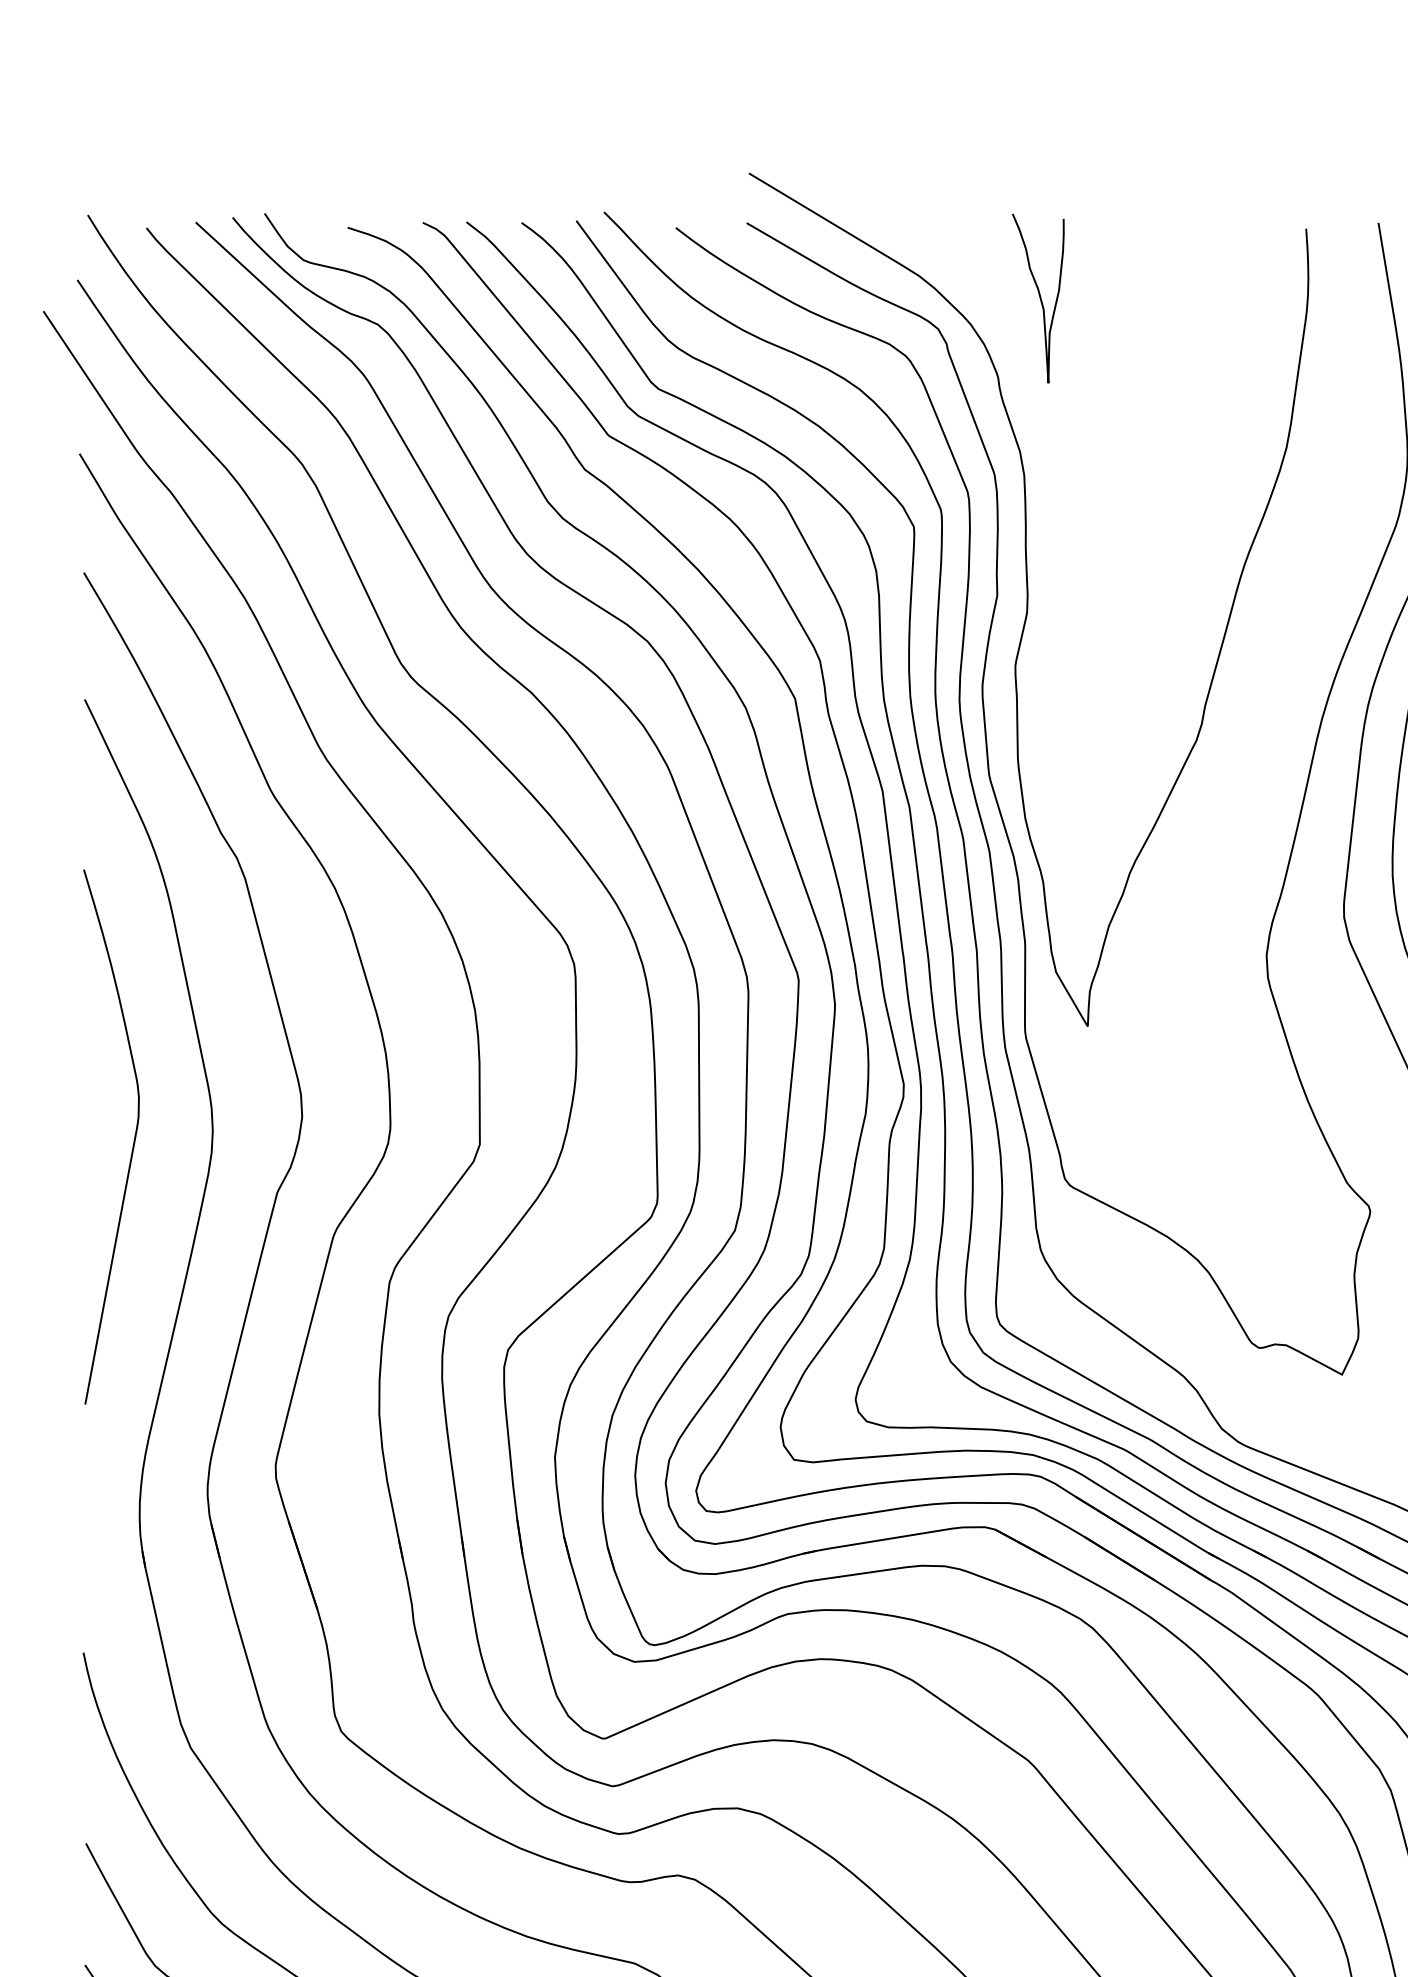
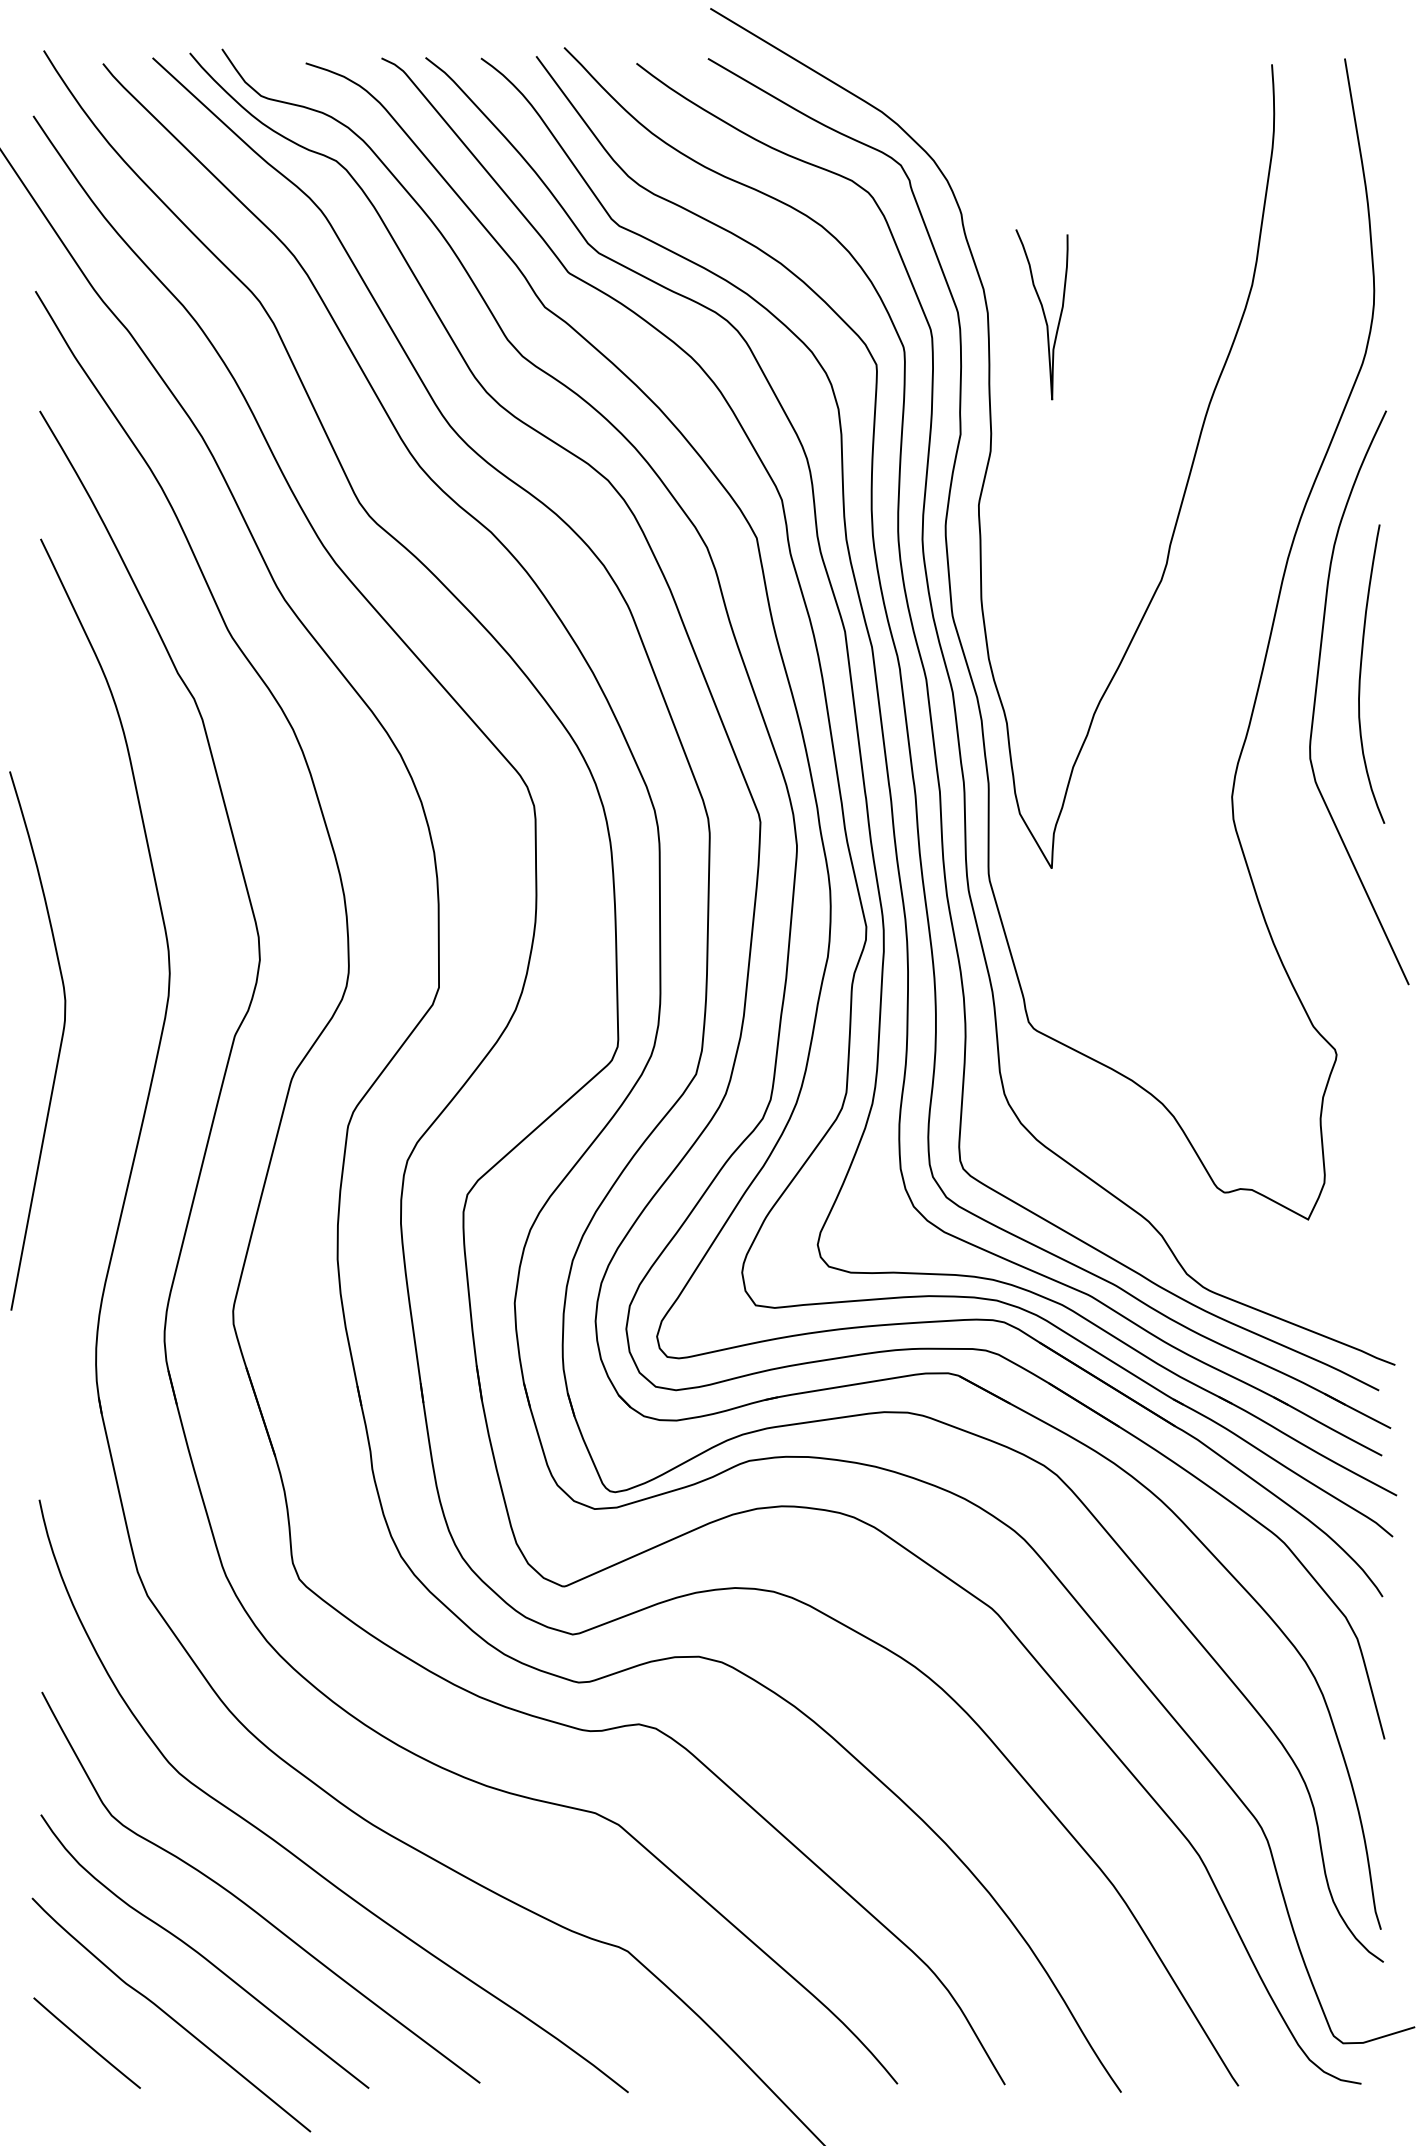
curve: (1039, 298) -> (1043, 314), moved
curve: (133, 1142) -> (59, 1046), moved

